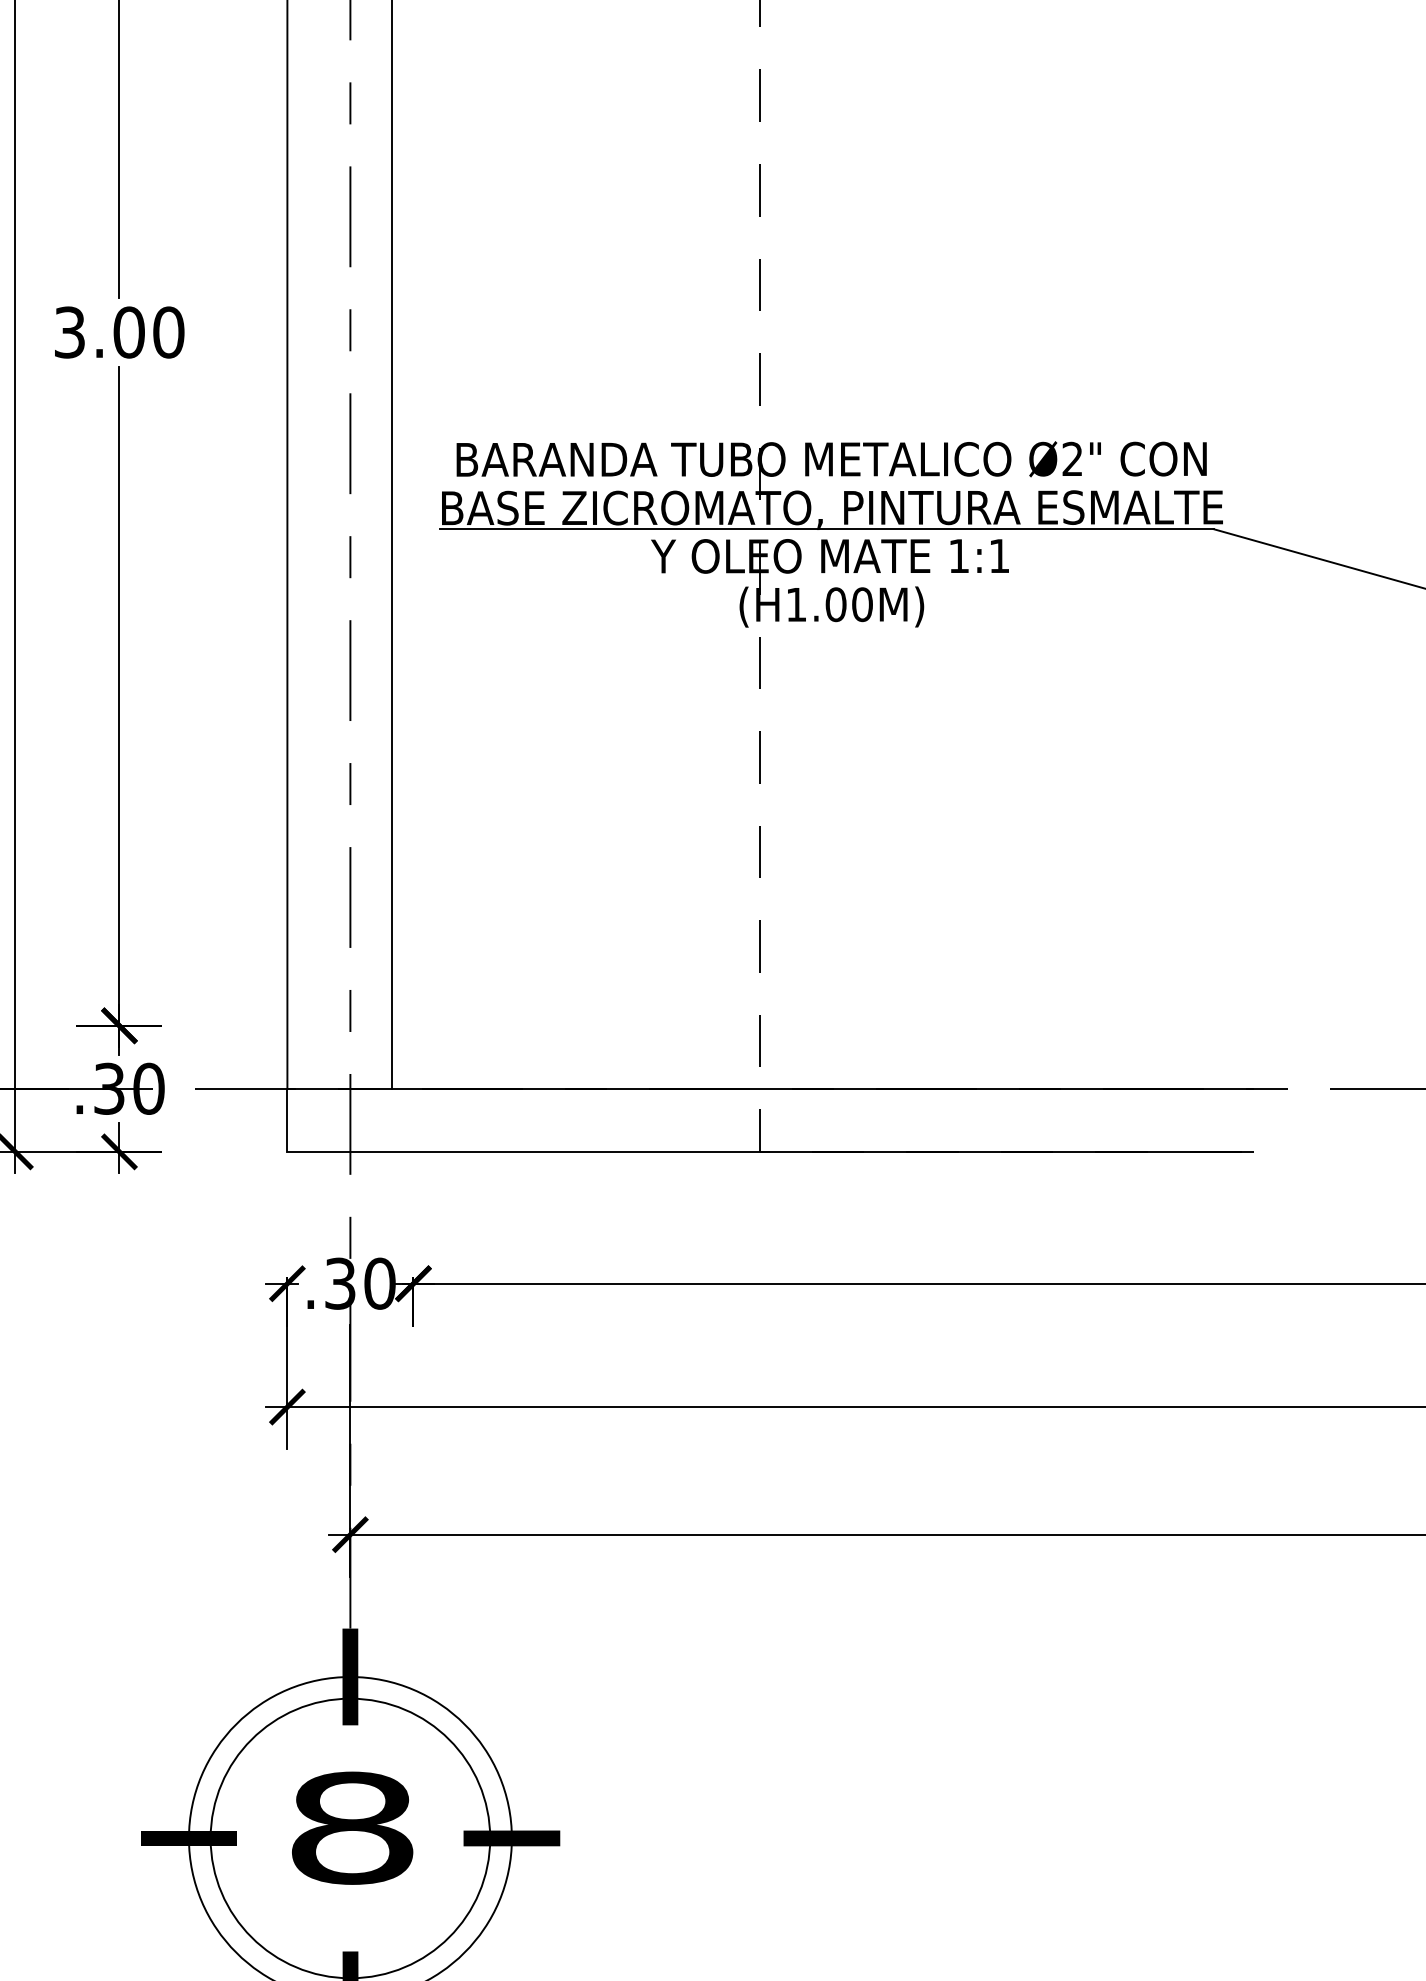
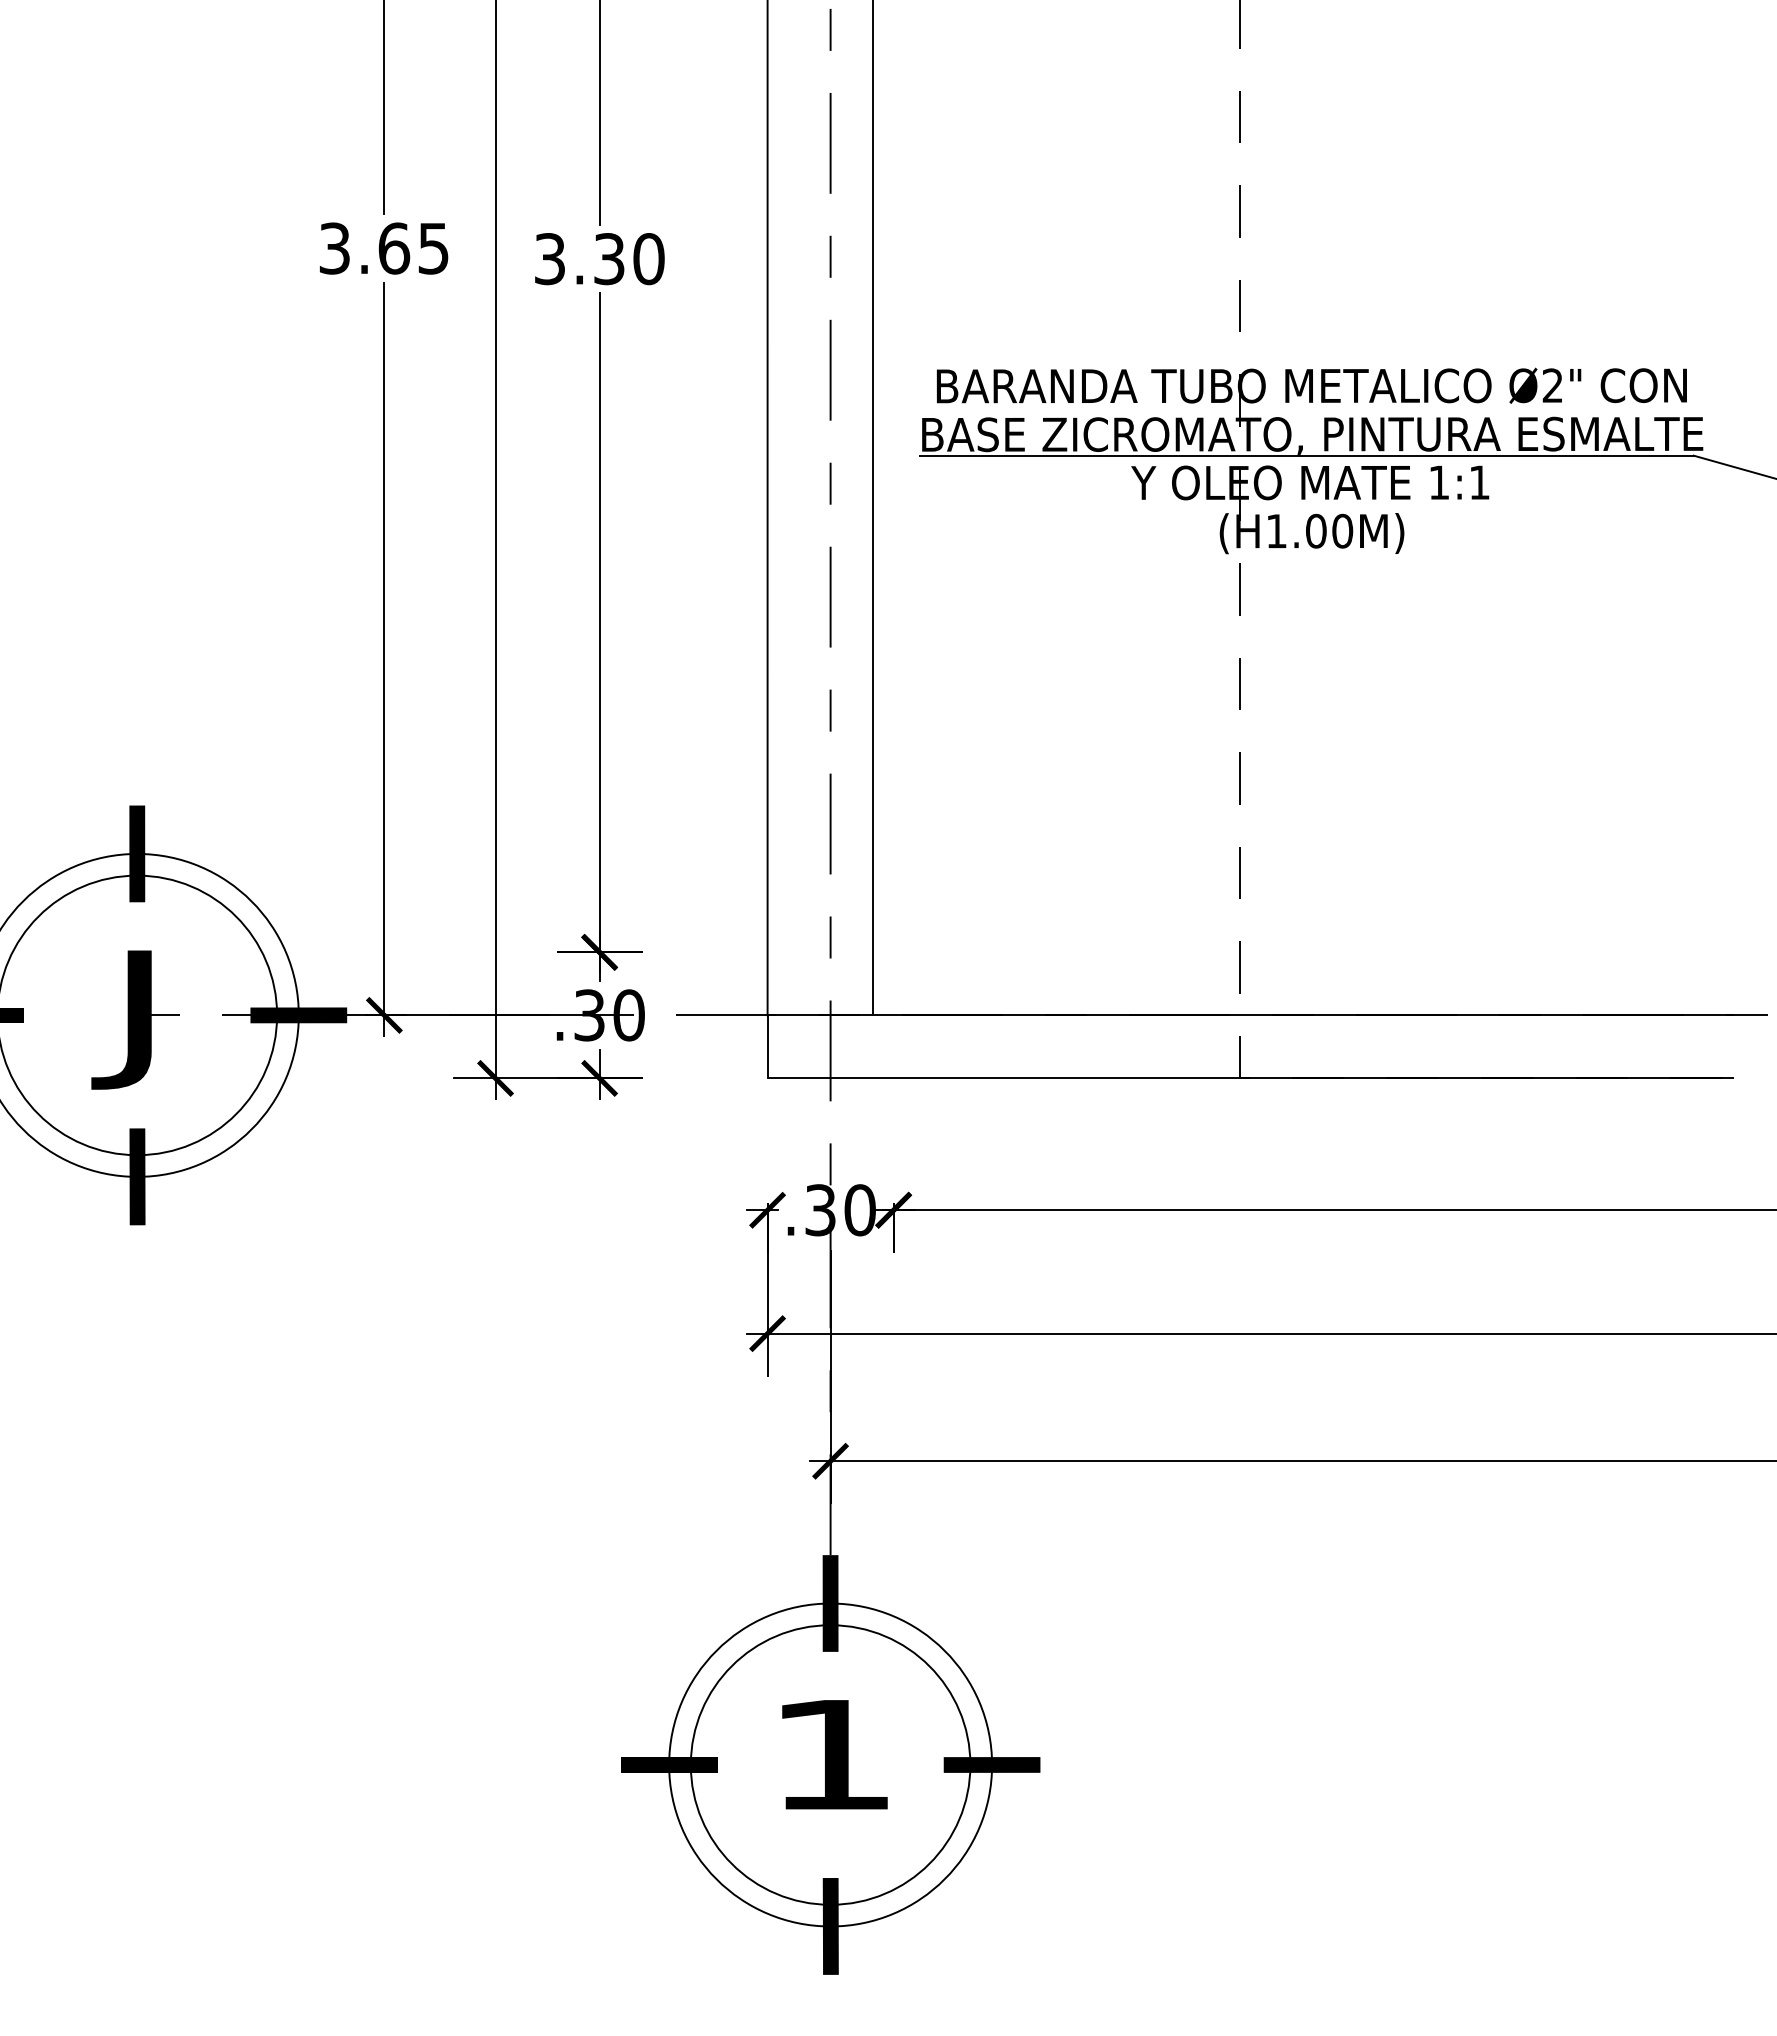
text: (129, 332) -> (609, 259), 3.00 -> 3.30
text: (352, 1827) -> (832, 1754), 8 -> 1

